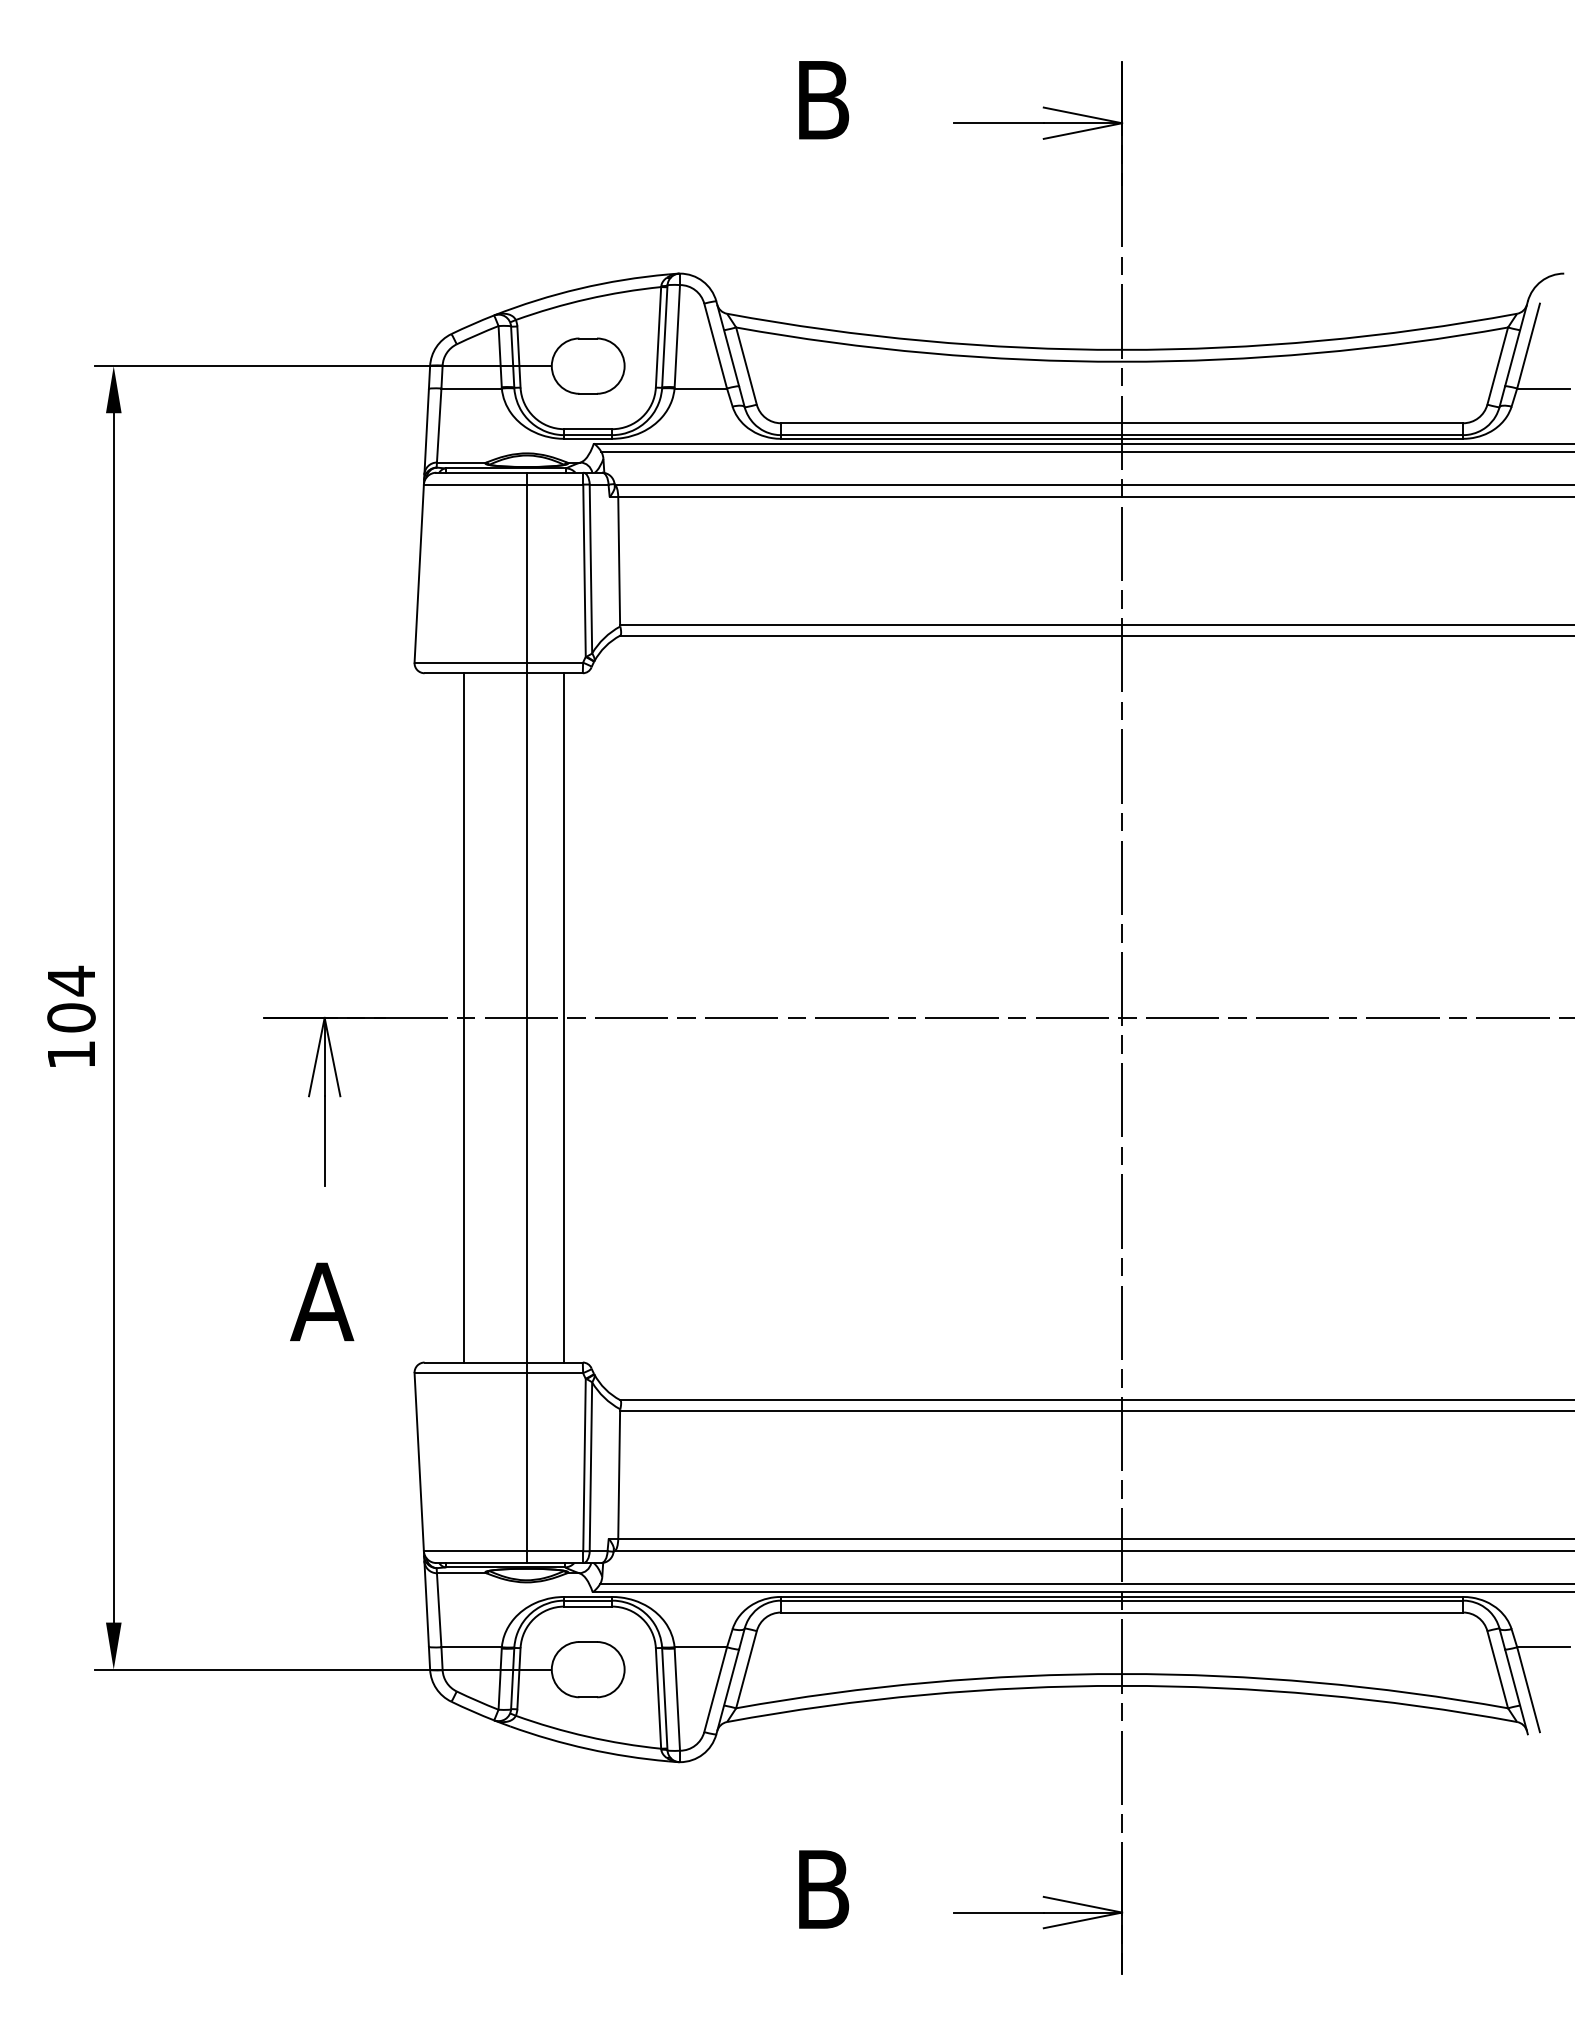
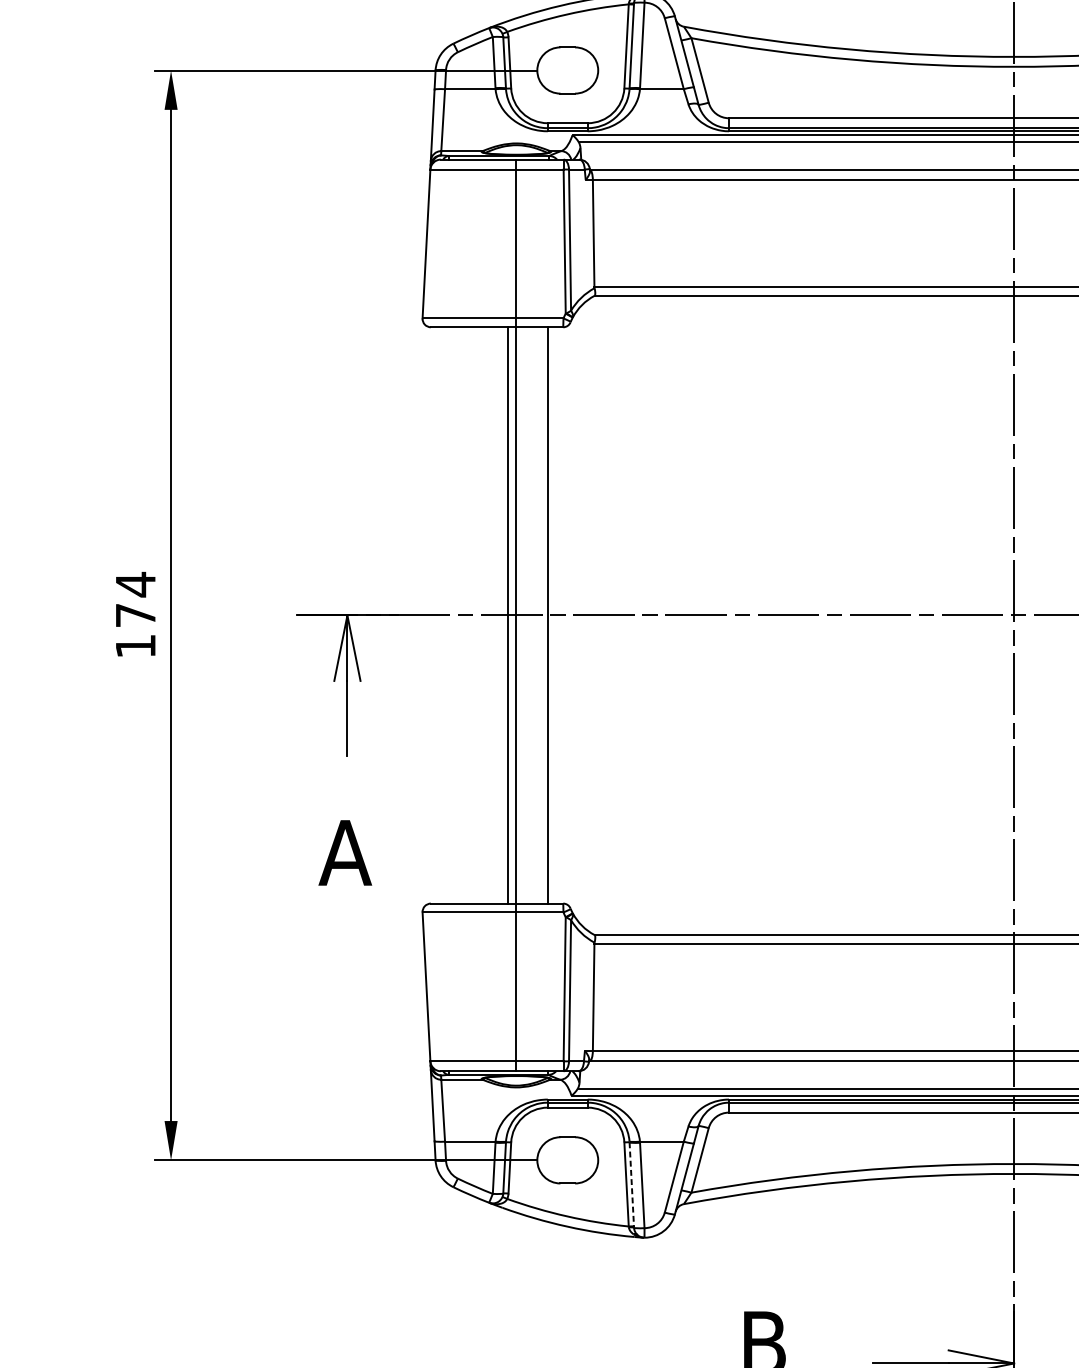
text: (71, 1017) -> (135, 615), 104 -> 174
line: (464, 1017) -> (507, 615), moved
line: (664, 1699) -> (631, 1185), solid -> dashed

